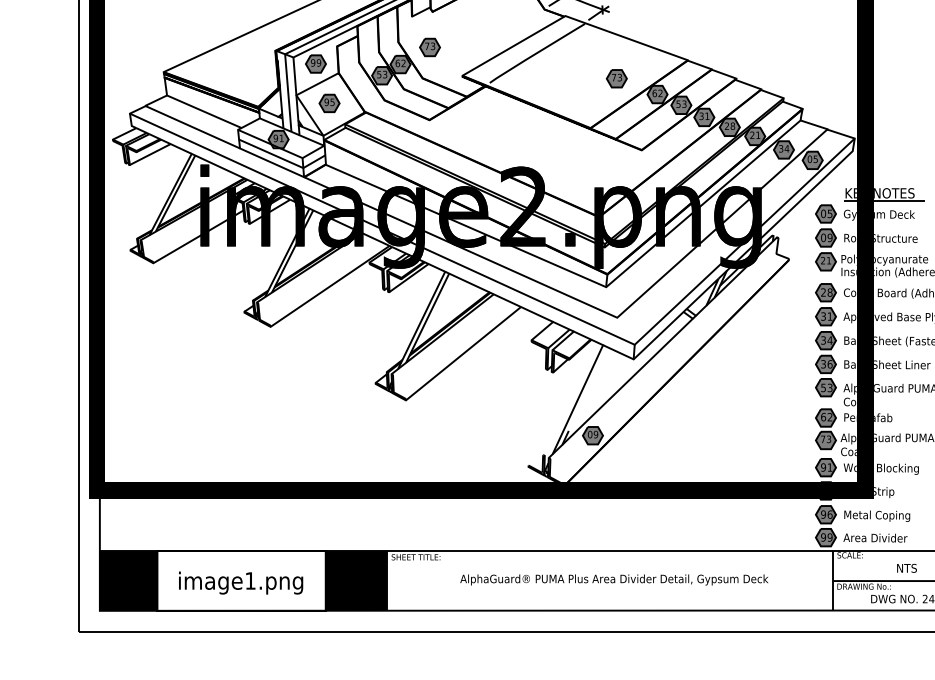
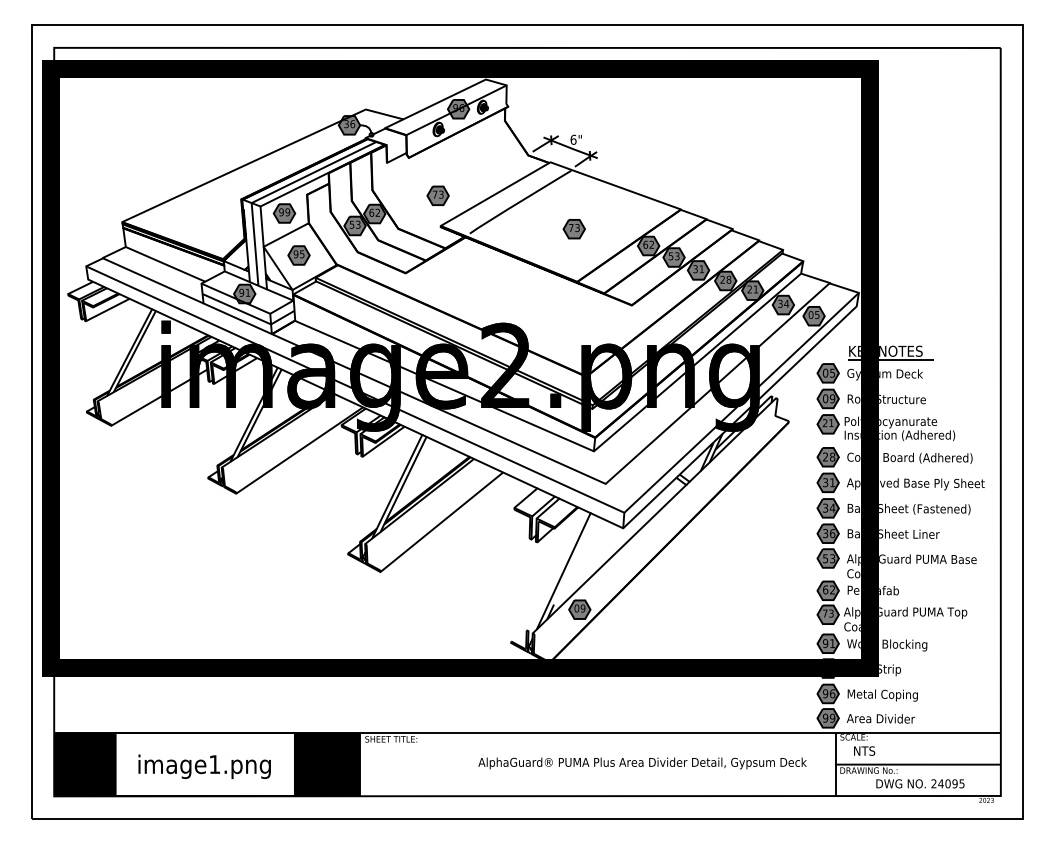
part: (429, 47) -> (437, 195), moved
part: (616, 79) -> (573, 229), moved
text: (906, 567) -> (864, 750), moved
text: (614, 580) -> (642, 763), moved

